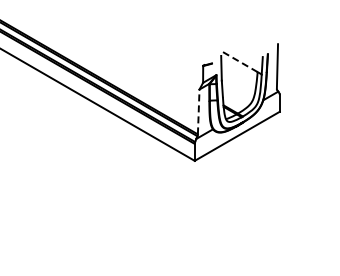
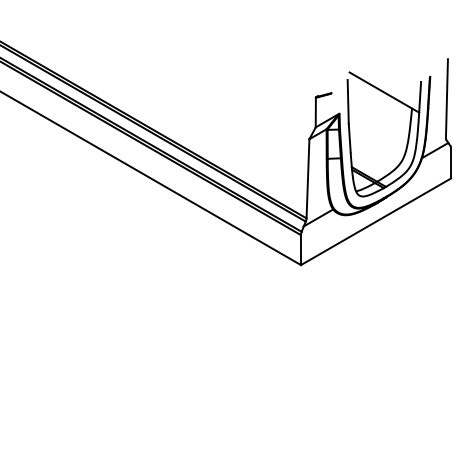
line: (239, 61) -> (379, 89), dashed -> solid
line: (198, 111) -> (307, 177), dashed -> solid

